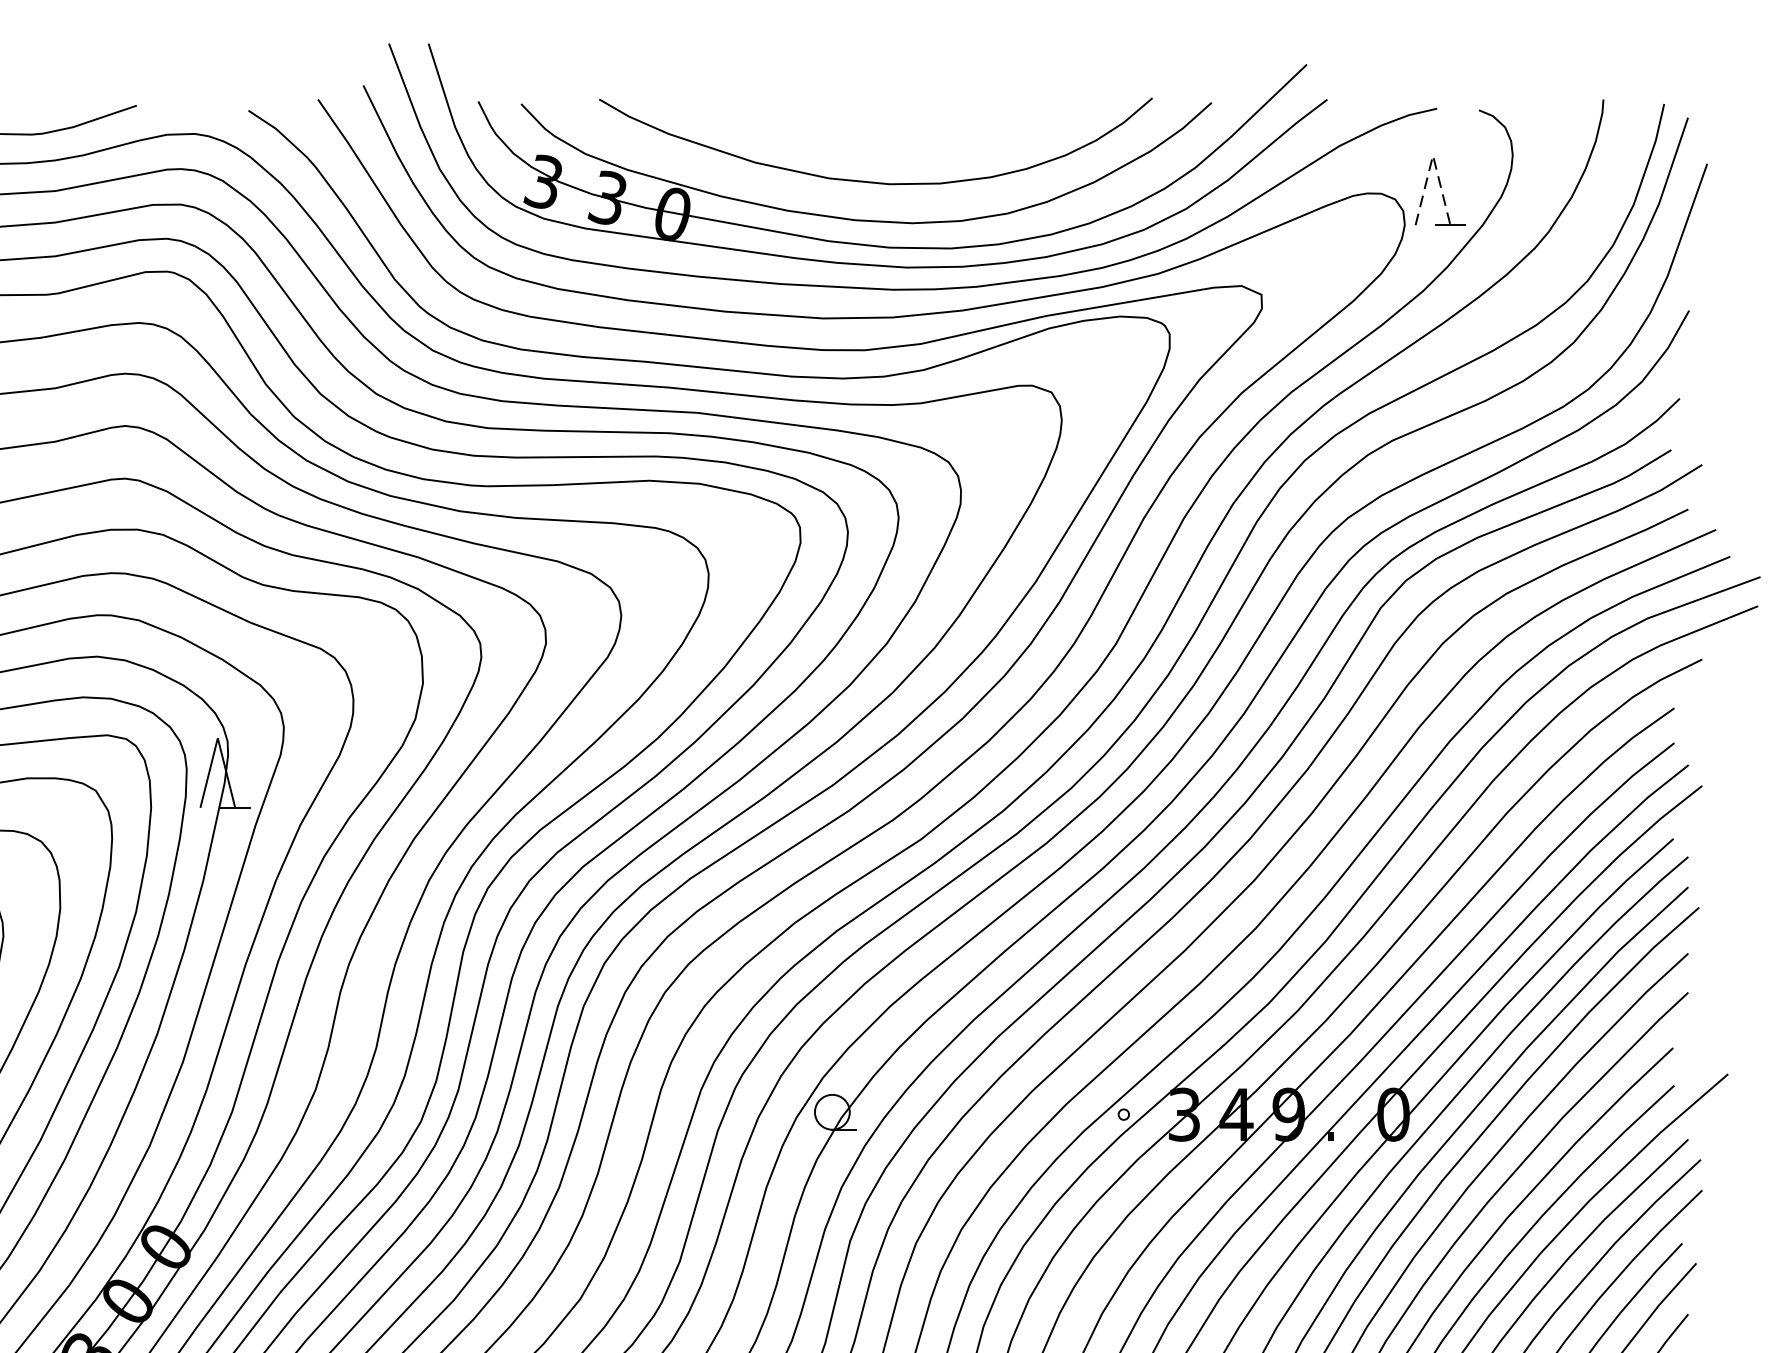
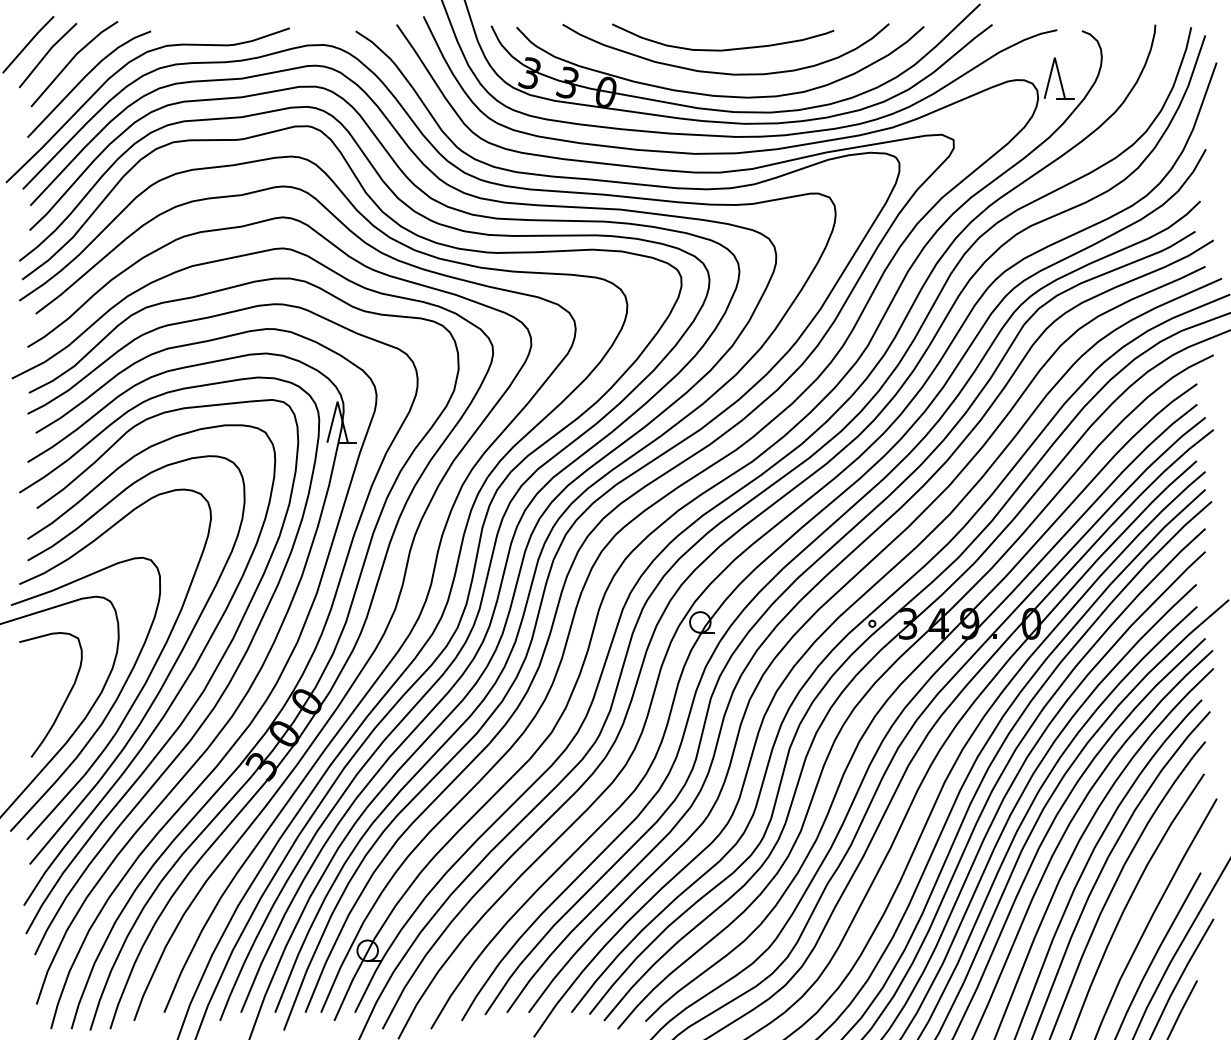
curve: (871, 141) -> (723, 49), added
line: (1432, 155) -> (1054, 57), dashed -> solid

